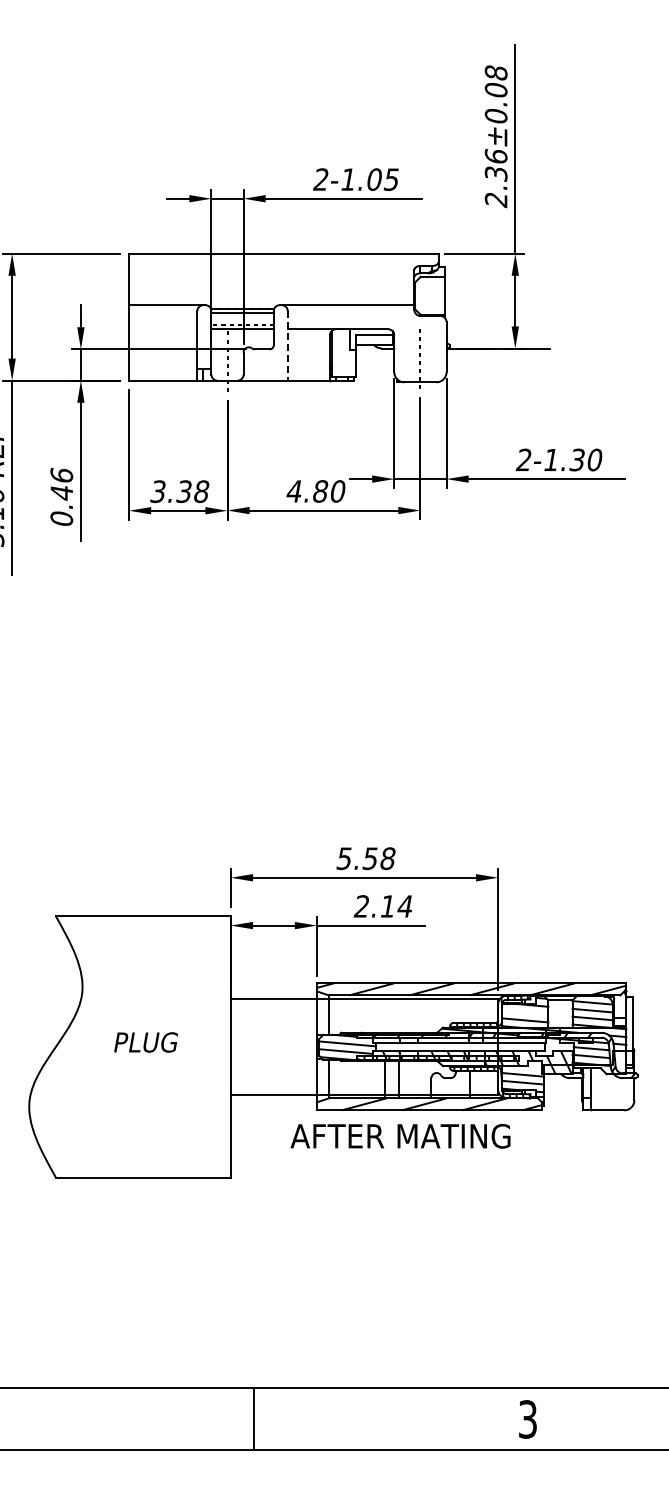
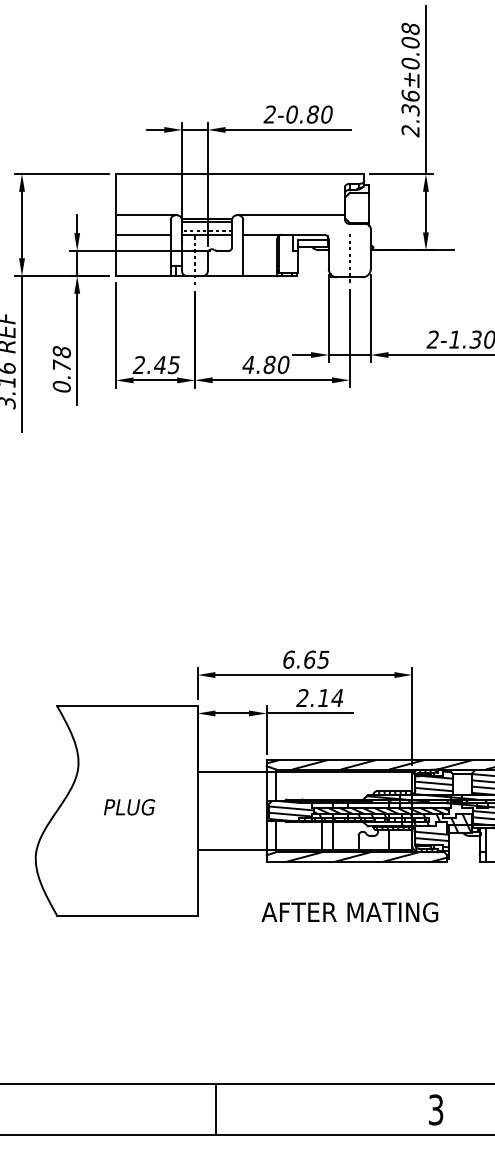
text: (370, 179) -> (309, 114), 2-1.05 -> 2-0.80
line: (163, 329) -> (143, 234), added
line: (287, 345) -> (243, 247), dashed -> solid
text: (61, 483) -> (61, 358), 0.46 -> 0.78
text: (179, 491) -> (156, 364), 3.38 -> 2.45
text: (365, 858) -> (305, 659), 5.58 -> 6.65
line: (525, 1012) -> (434, 783), added
hatch: (459, 1046) -> (381, 810), added
text: (400, 1135) -> (349, 911), moved

